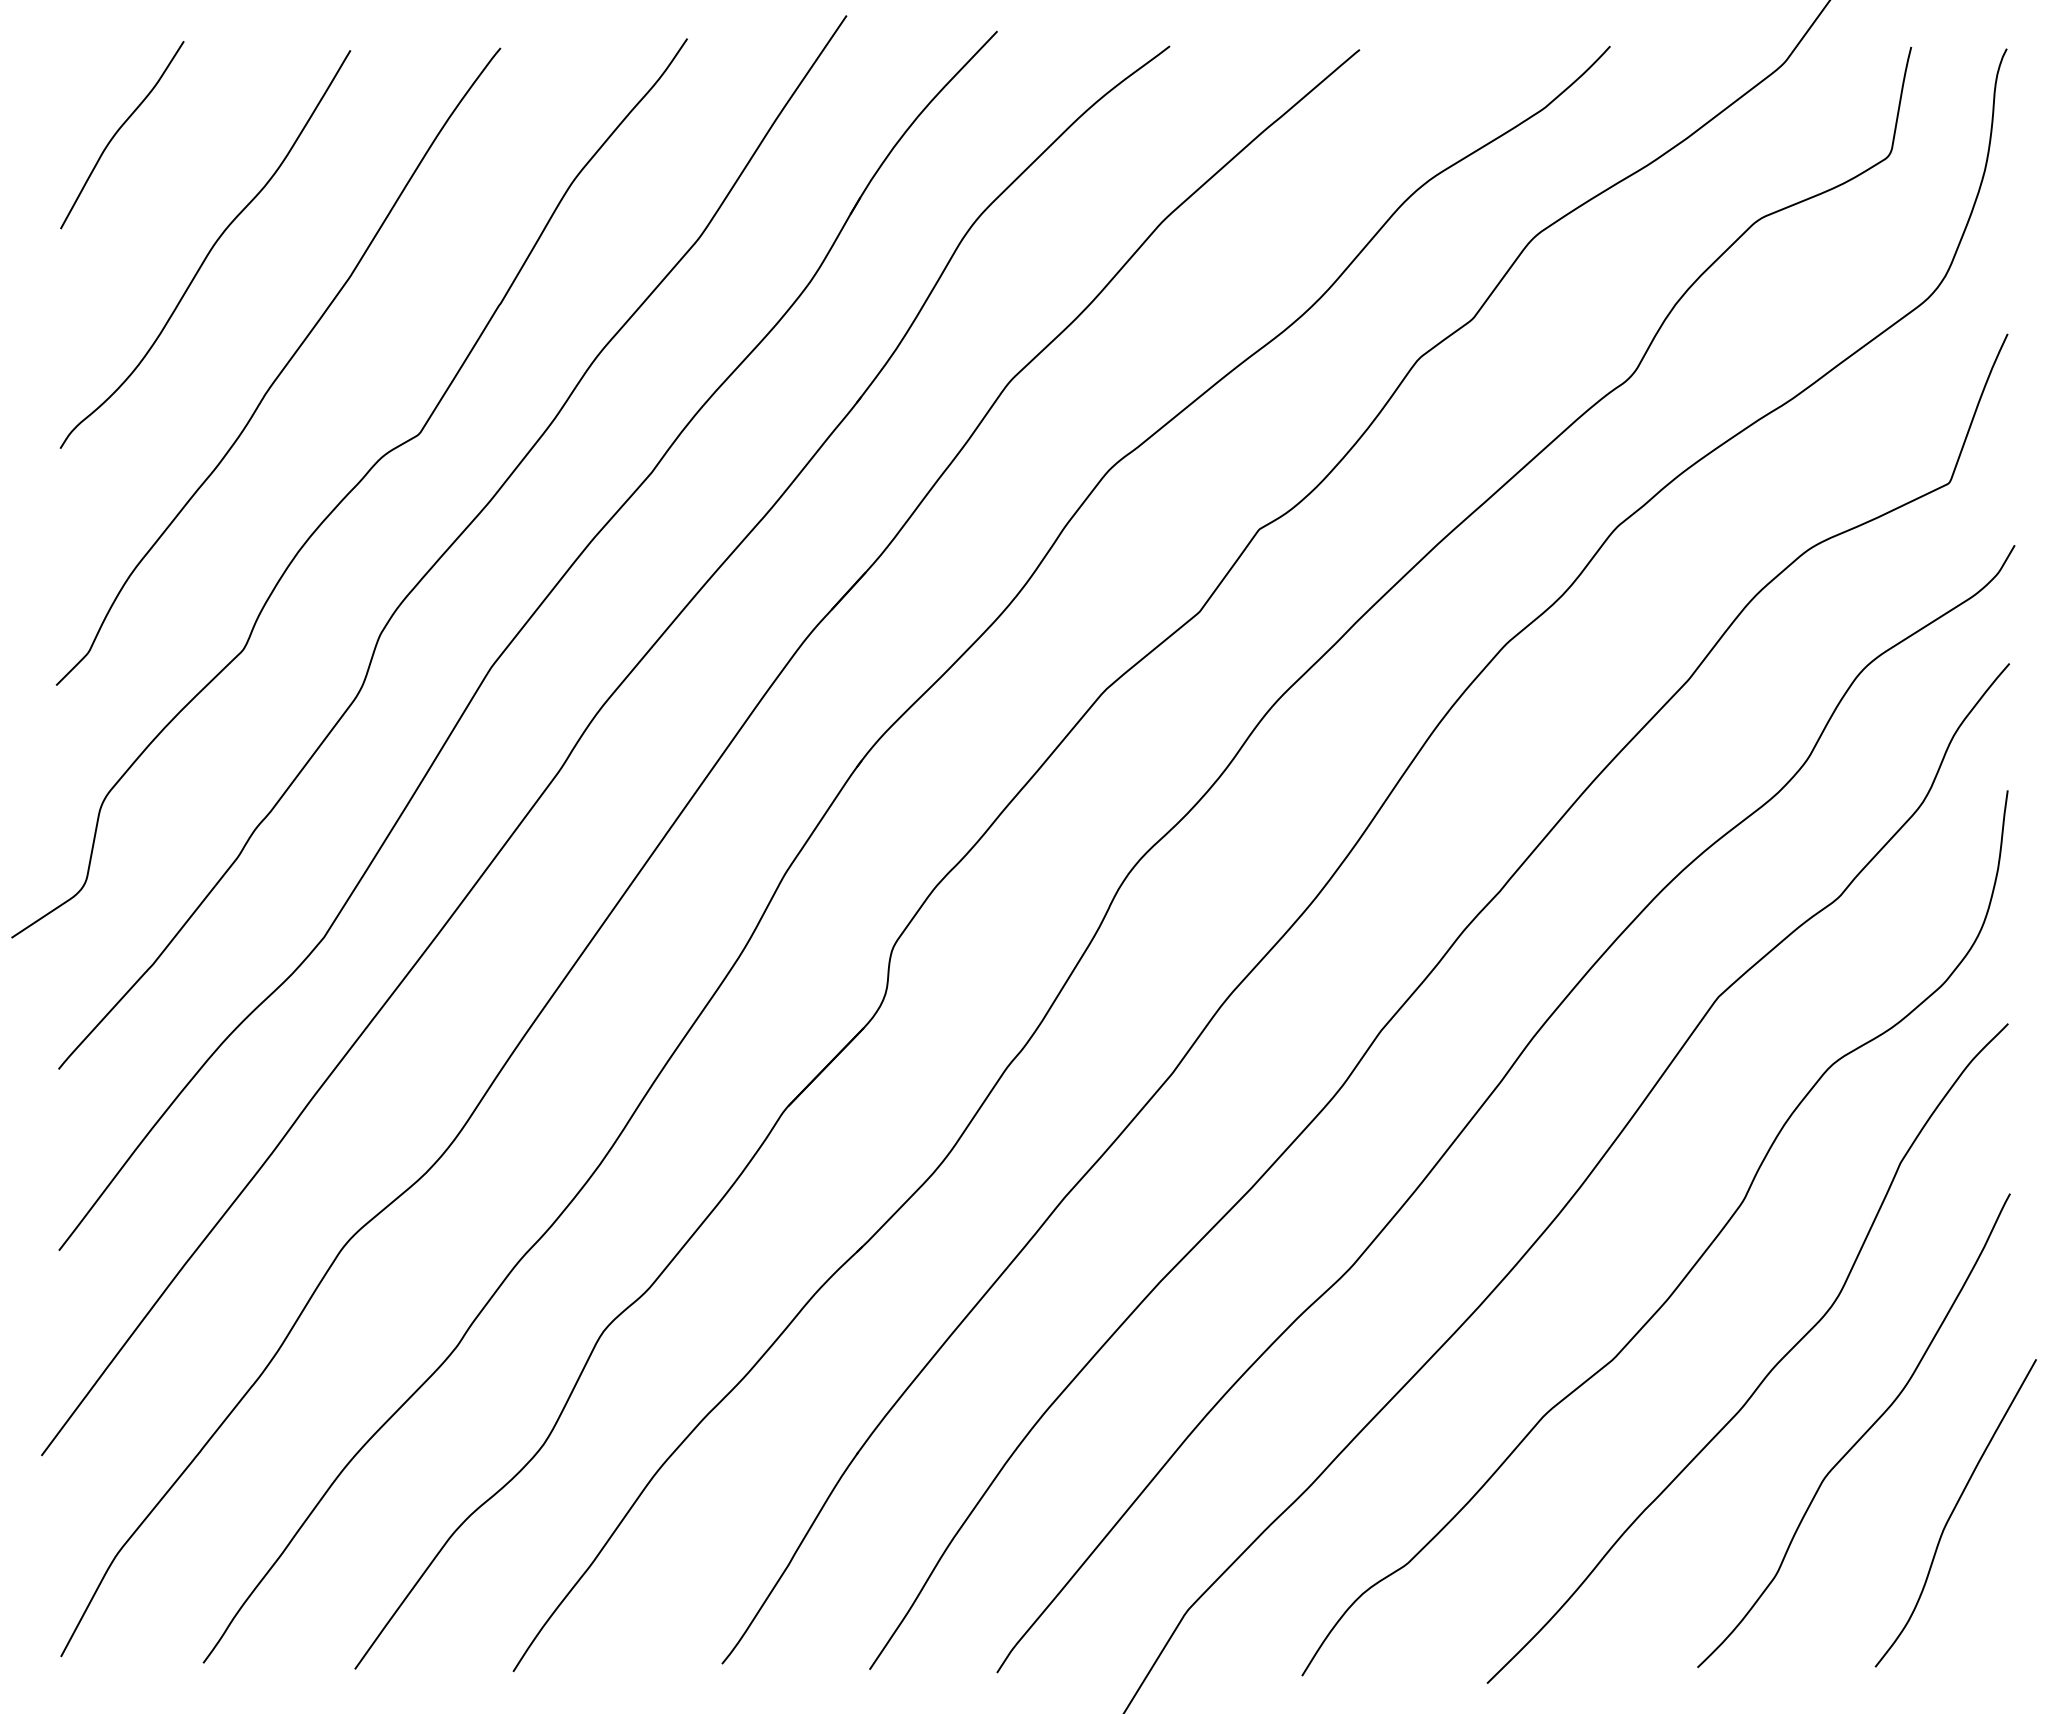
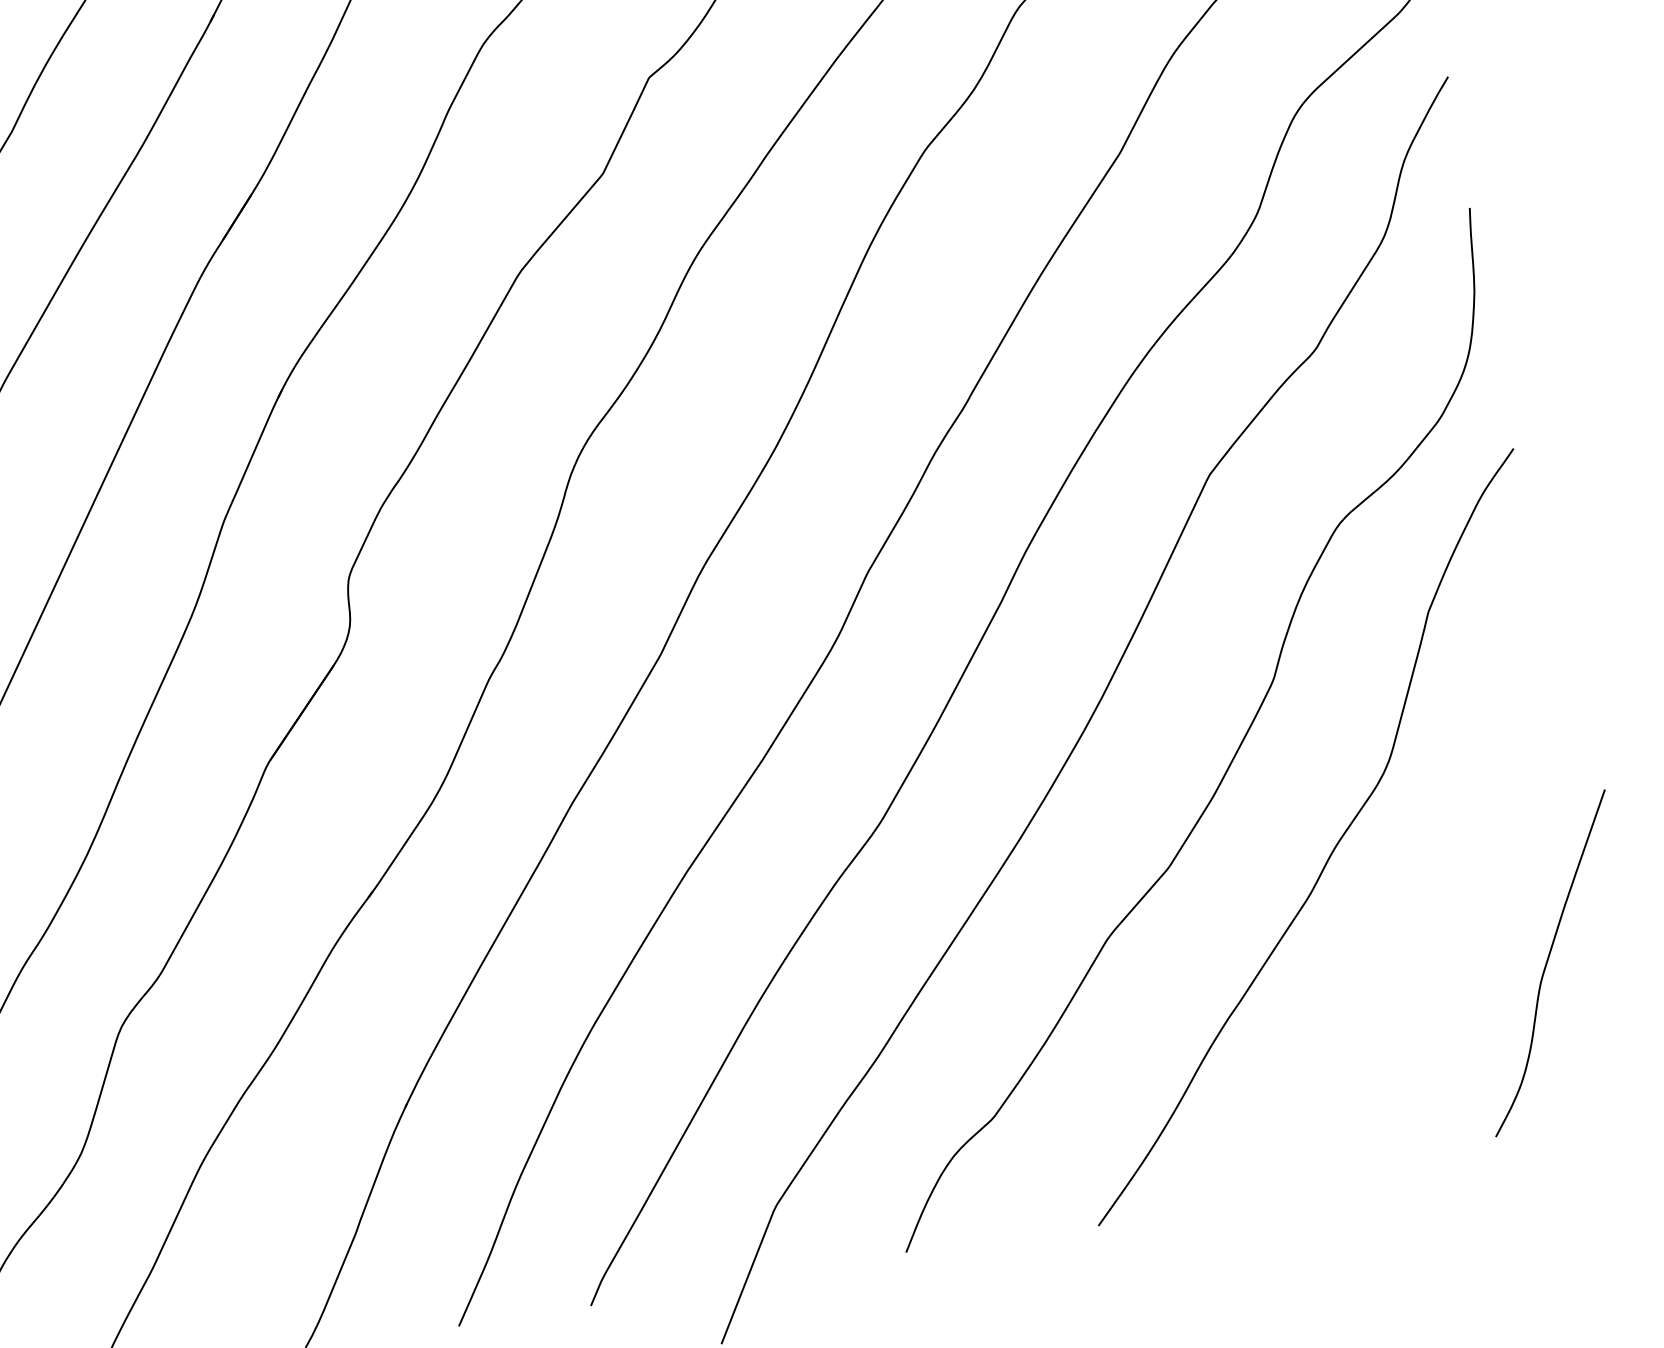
curve: (1862, 1434) -> (1439, 899), removed

